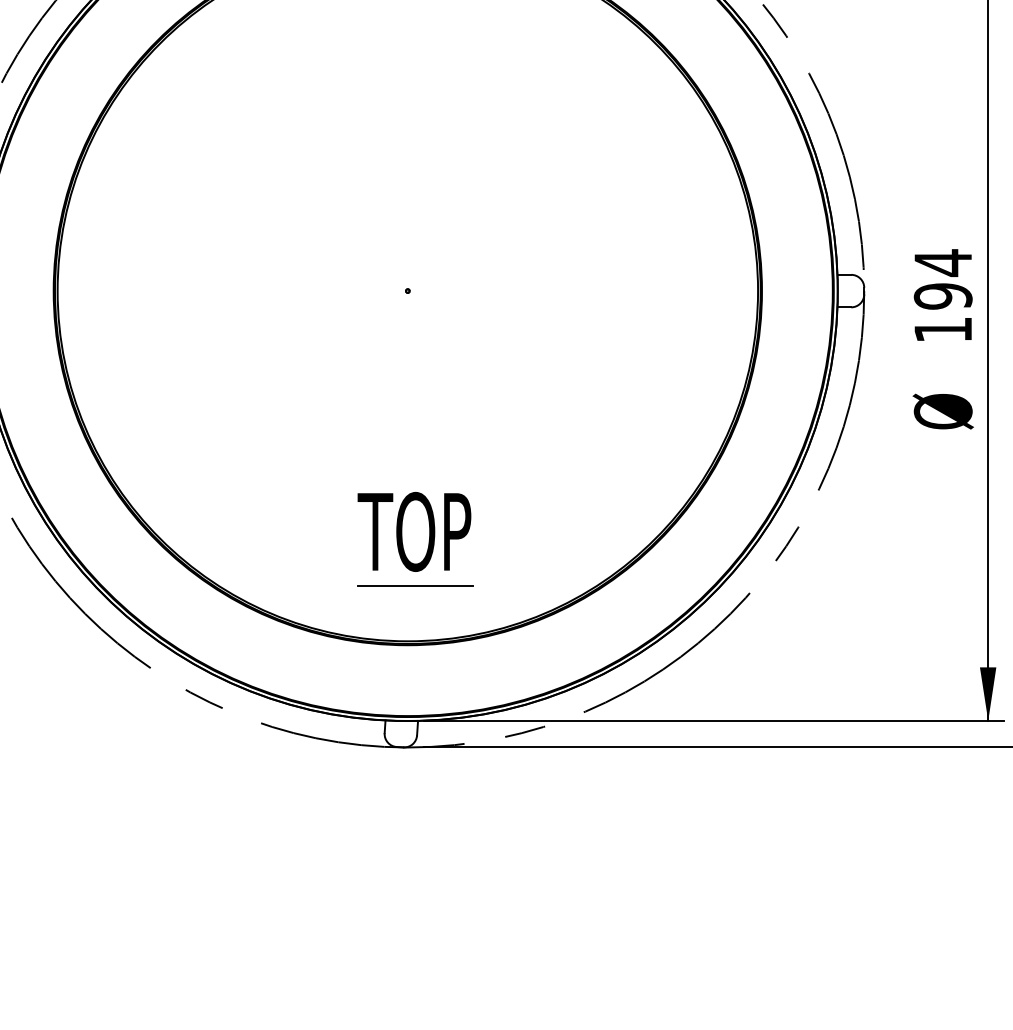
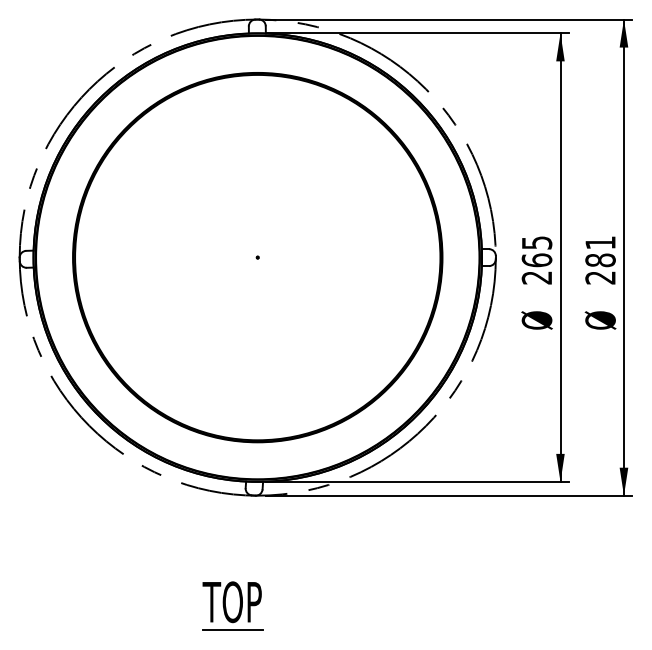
text: (942, 294) -> (536, 259), 194 -> 265
part: (414, 538) -> (232, 605), moved

